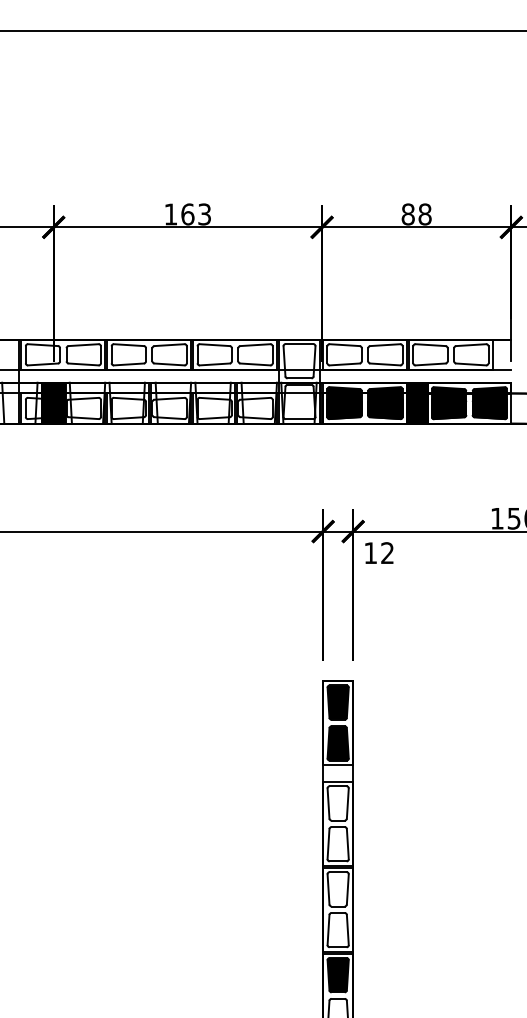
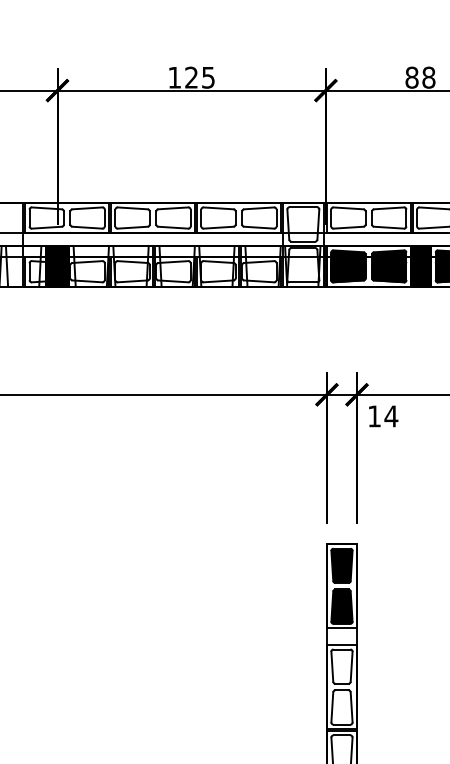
text: (195, 214) -> (199, 77), 163 -> 125
text: (387, 552) -> (391, 415), 12 -> 14

